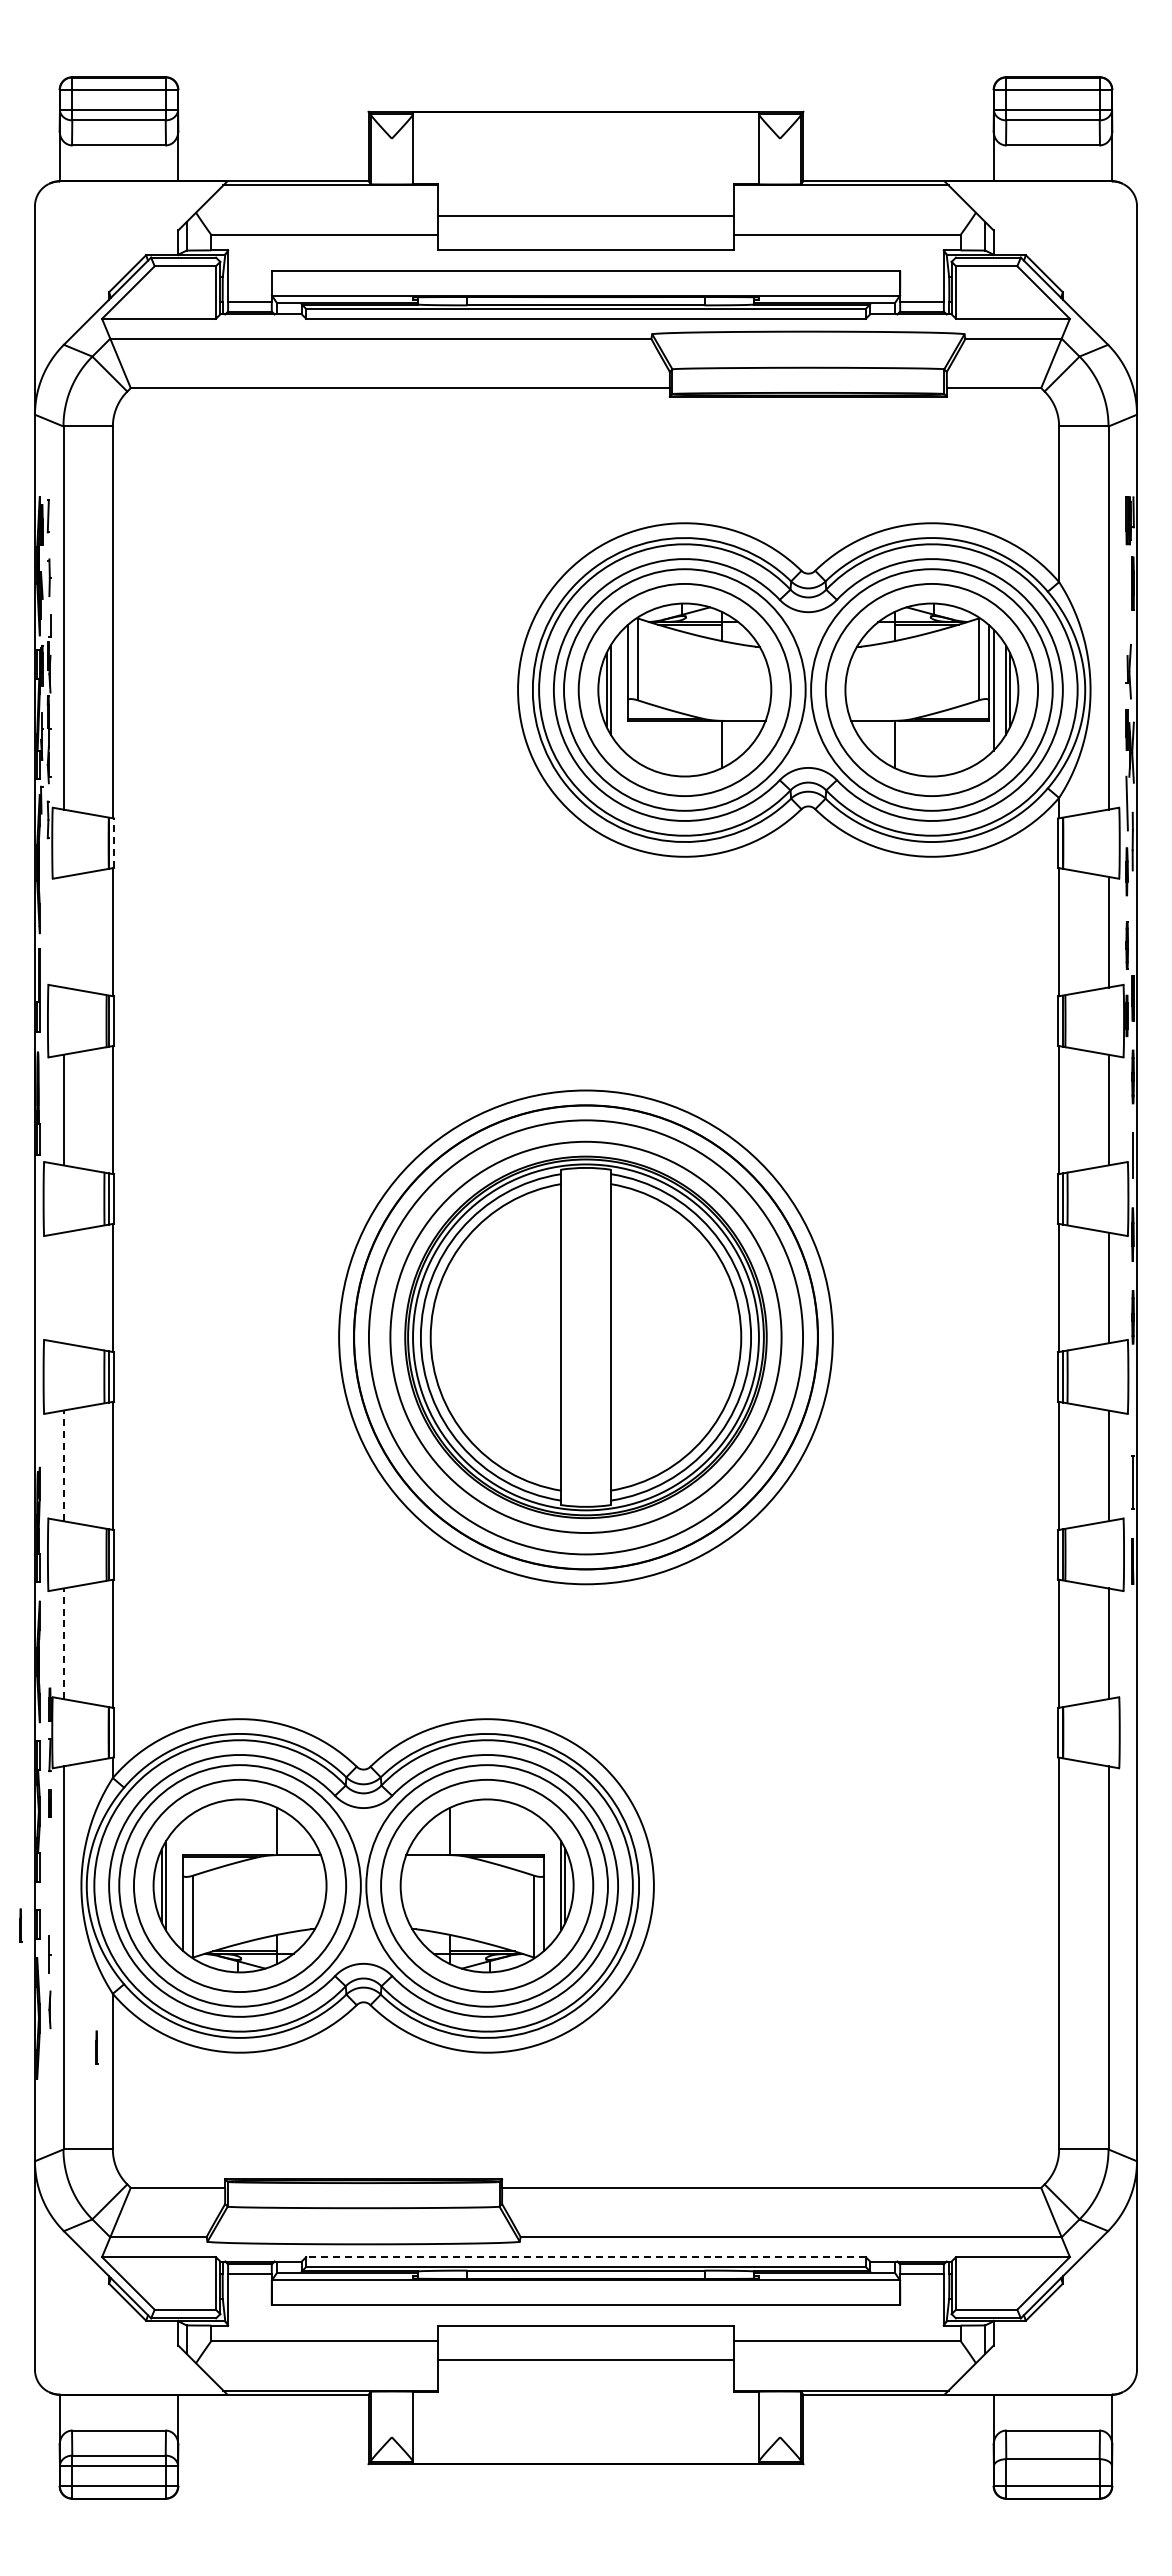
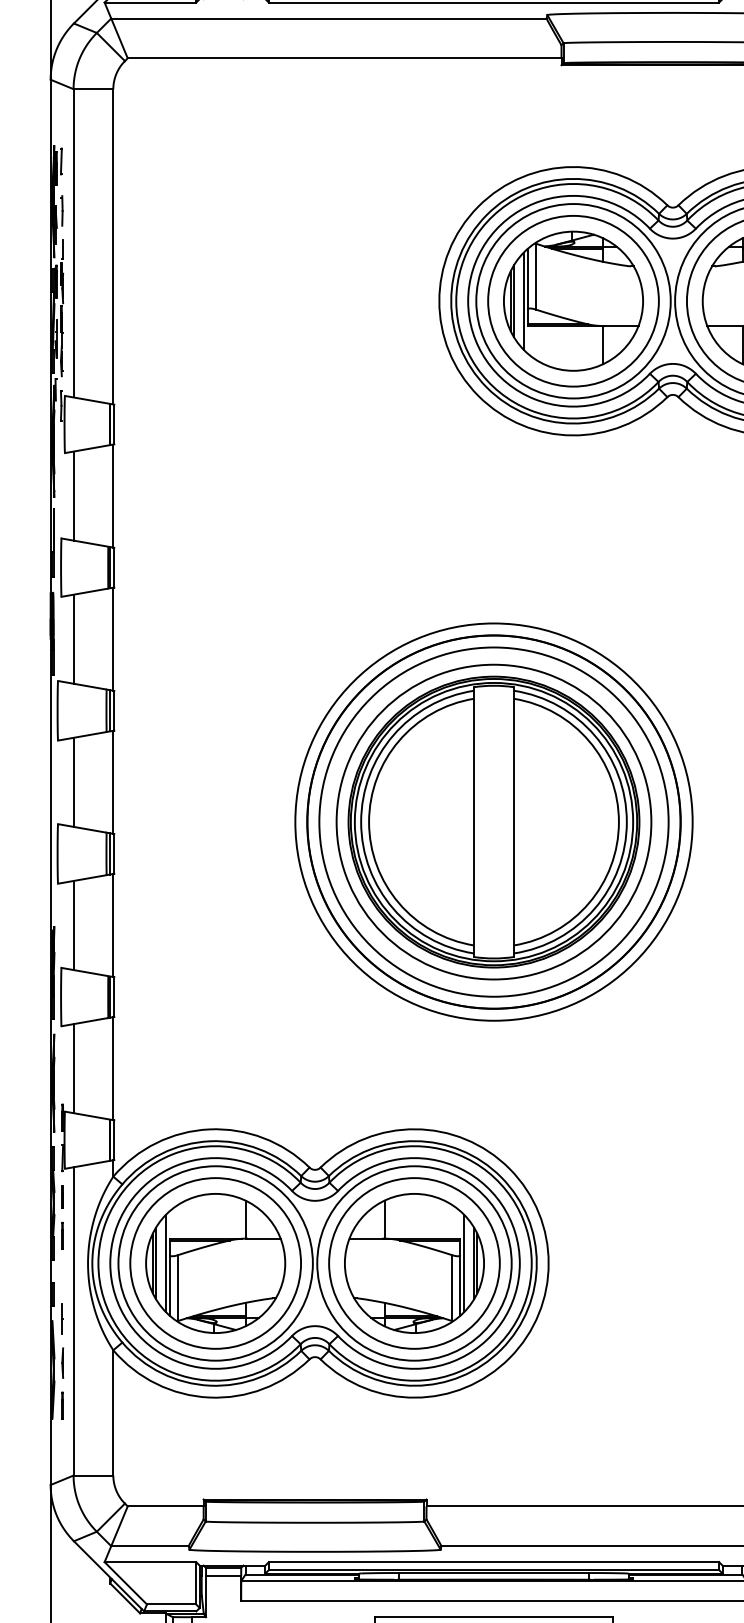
line: (623, 689) -> (524, 300), added
line: (114, 843) -> (114, 424), dashed -> solid
line: (63, 931) -> (73, 495), added
line: (63, 1287) -> (73, 781), added
line: (63, 1465) -> (73, 925), dashed -> solid
line: (63, 1643) -> (73, 1068), dashed -> solid
line: (178, 1885) -> (166, 1263), added
line: (548, 1885) -> (463, 1263), added
line: (20, 1925) -> (62, 1235), moved
line: (96, 2047) -> (62, 1405), moved
line: (585, 2257) -> (493, 1562), dashed -> solid

